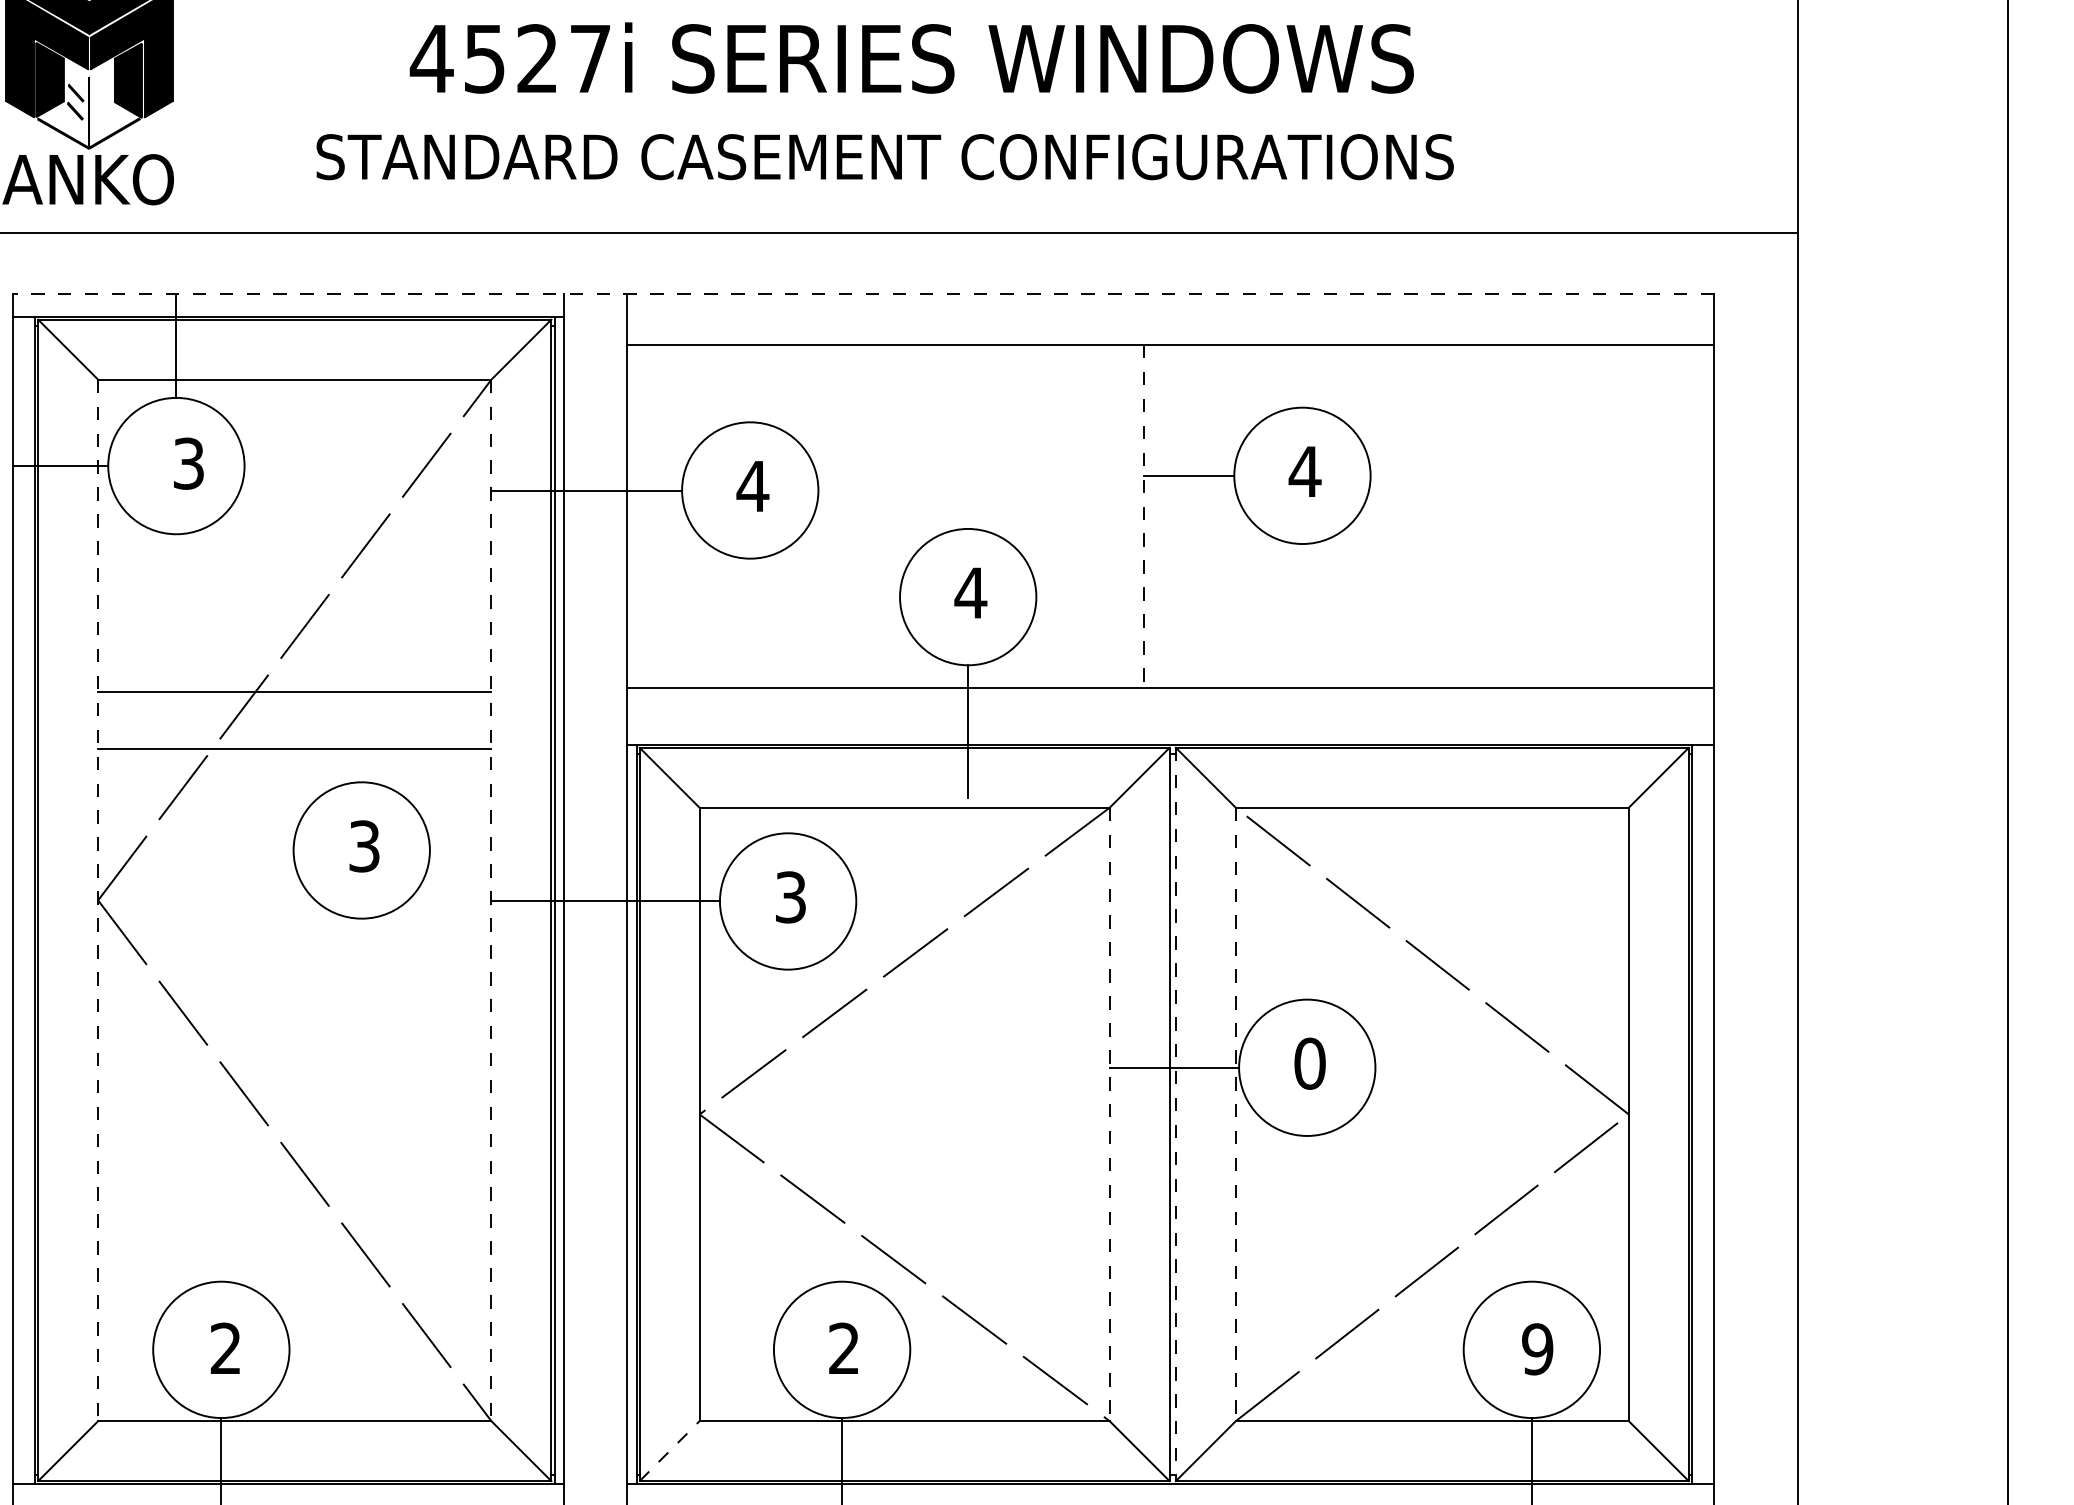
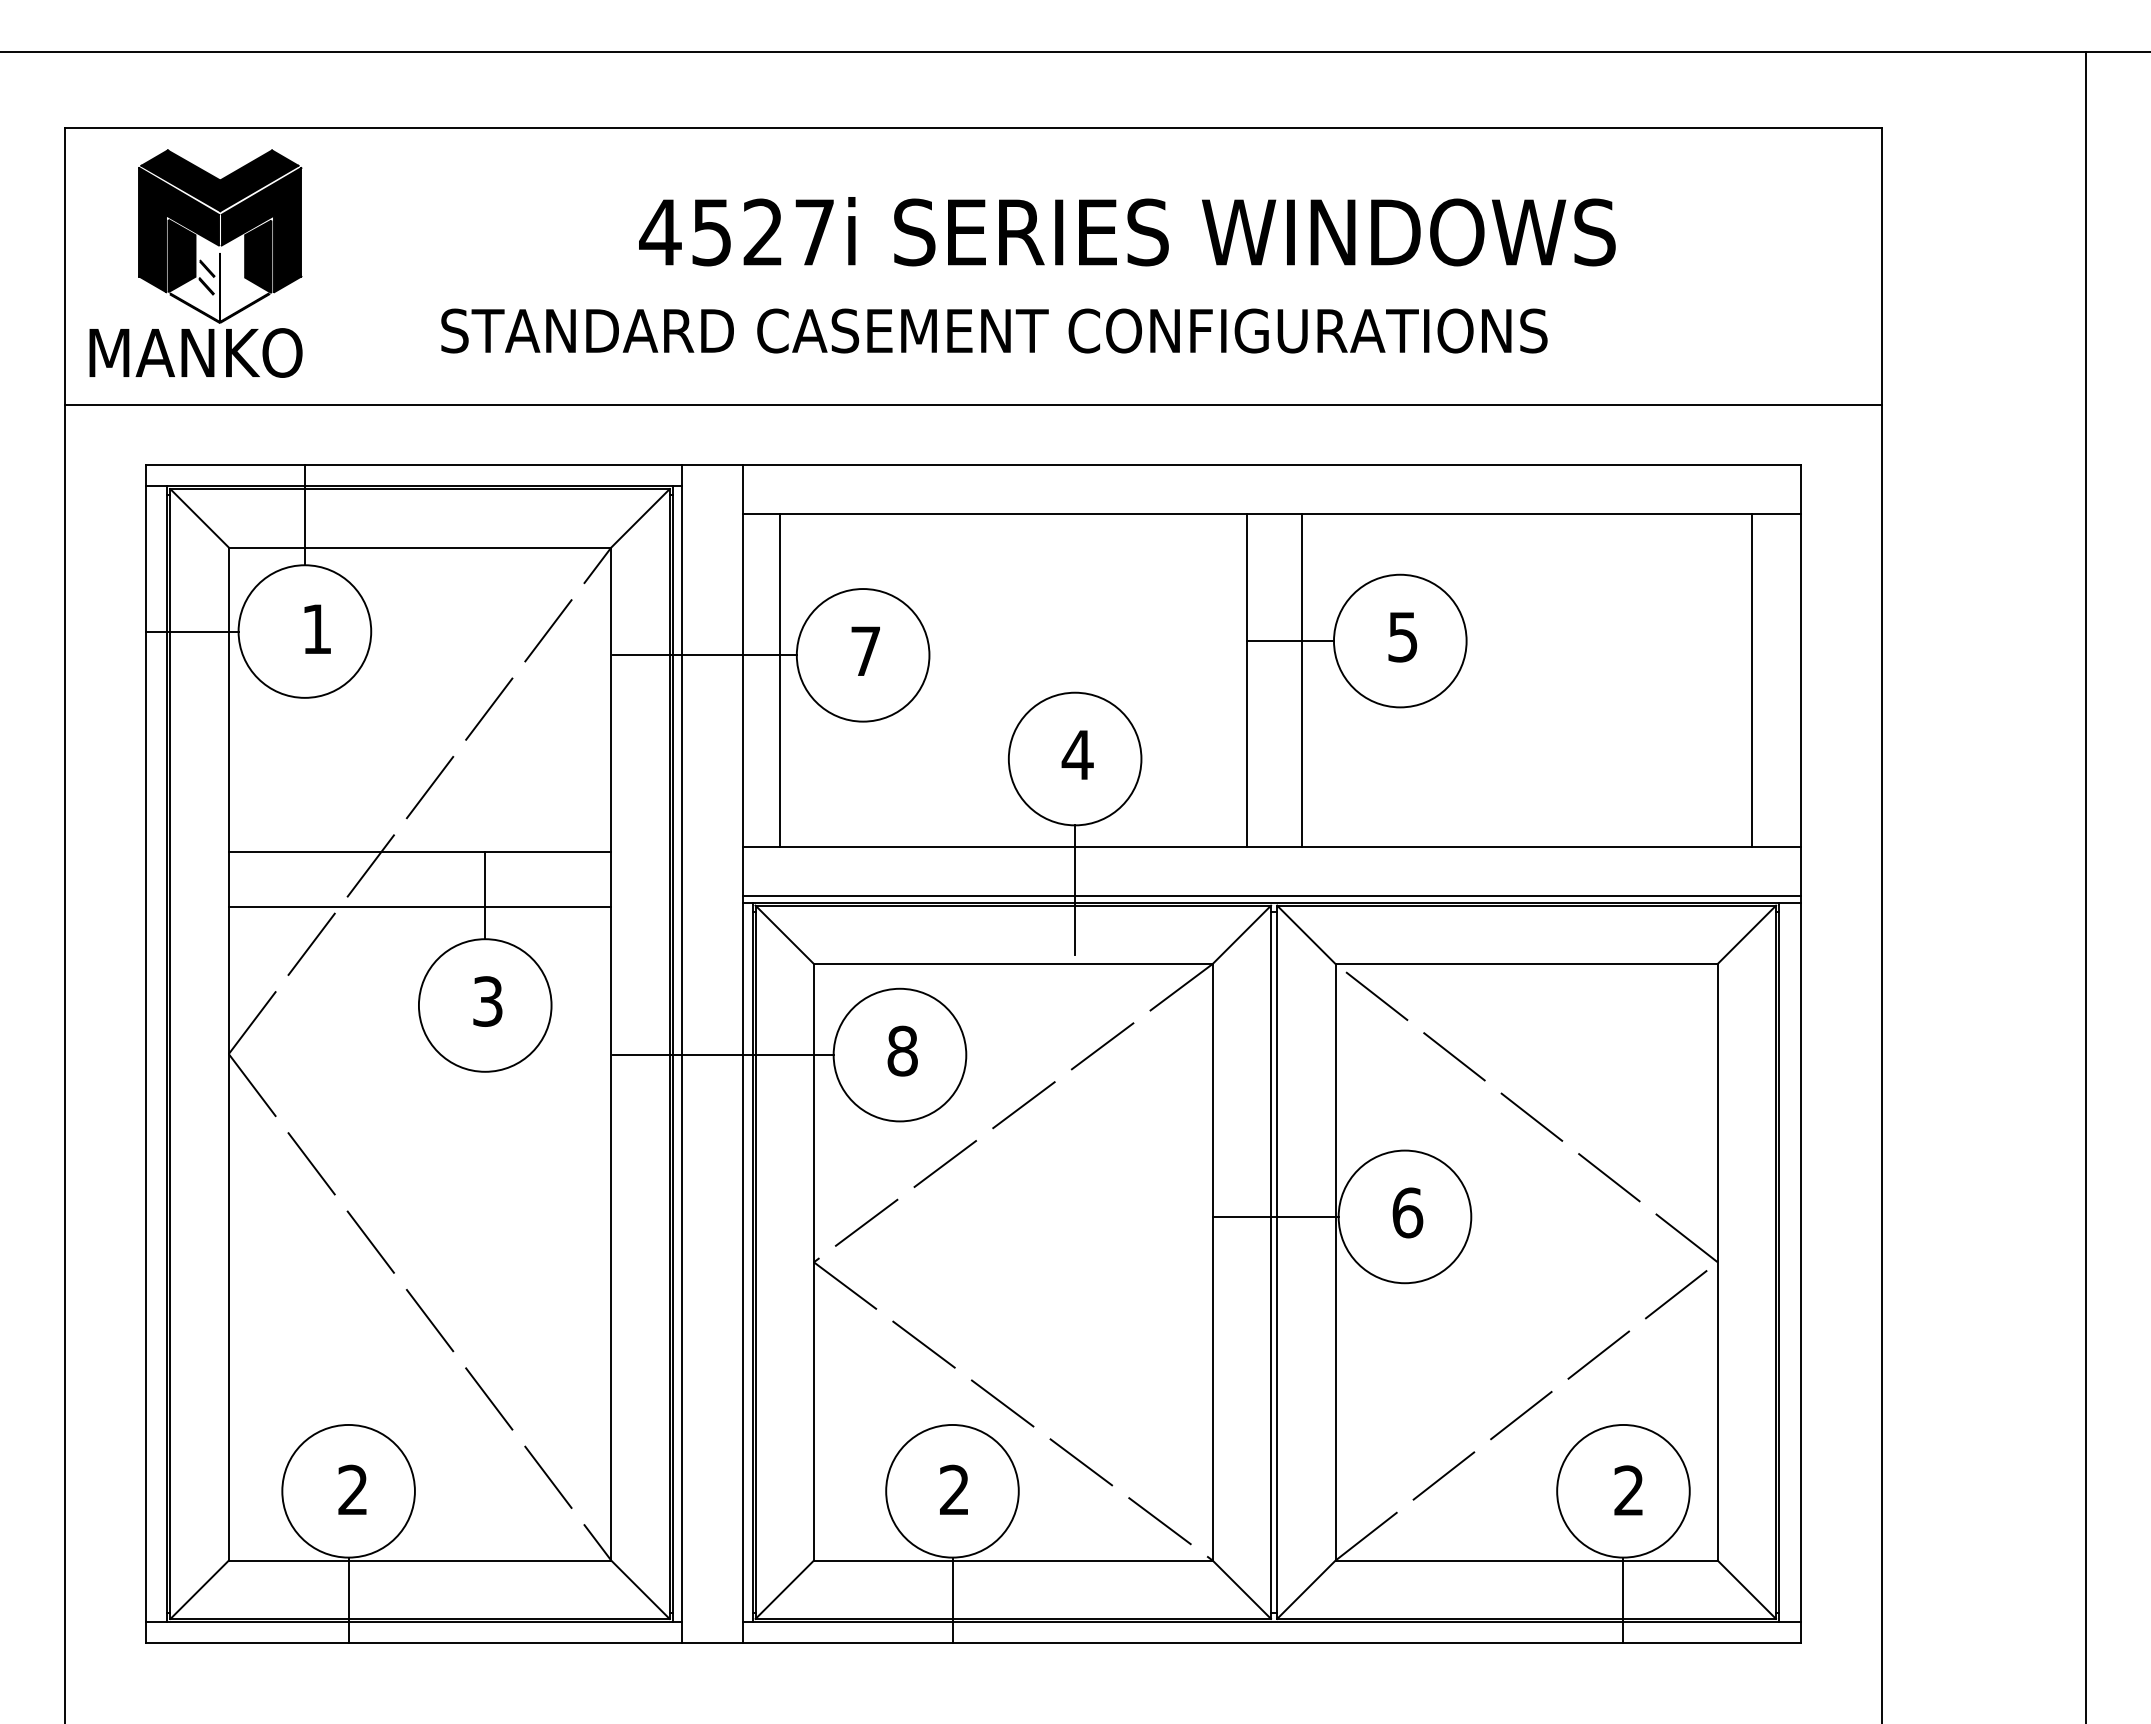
text: (912, 57) -> (1127, 231), moved
line: (862, 294) -> (972, 464), dashed -> solid
text: (188, 462) -> (316, 628), 3 -> 1
text: (1304, 472) -> (1402, 637), 4 -> 5
text: (752, 485) -> (865, 650), 4 -> 7
line: (665, 516) -> (780, 680), added
line: (1144, 516) -> (1246, 680), dashed -> solid
line: (1200, 516) -> (1301, 680), added
line: (1663, 516) -> (1751, 680), added
line: (362, 737) -> (485, 895), added
line: (1170, 738) -> (1271, 896), added
text: (790, 896) -> (902, 1050), 3 -> 8
line: (97, 900) -> (228, 1054), dashed -> solid
line: (491, 900) -> (611, 1054), dashed -> solid
text: (1309, 1063) -> (1407, 1212), 0 -> 6
line: (1109, 1114) -> (1212, 1262), dashed -> solid
line: (1176, 1114) -> (1277, 1262), dashed -> solid
line: (1235, 1114) -> (1335, 1262), dashed -> solid
text: (1537, 1349) -> (1628, 1490), 9 -> 2
line: (670, 1450) -> (785, 1589), dashed -> solid

